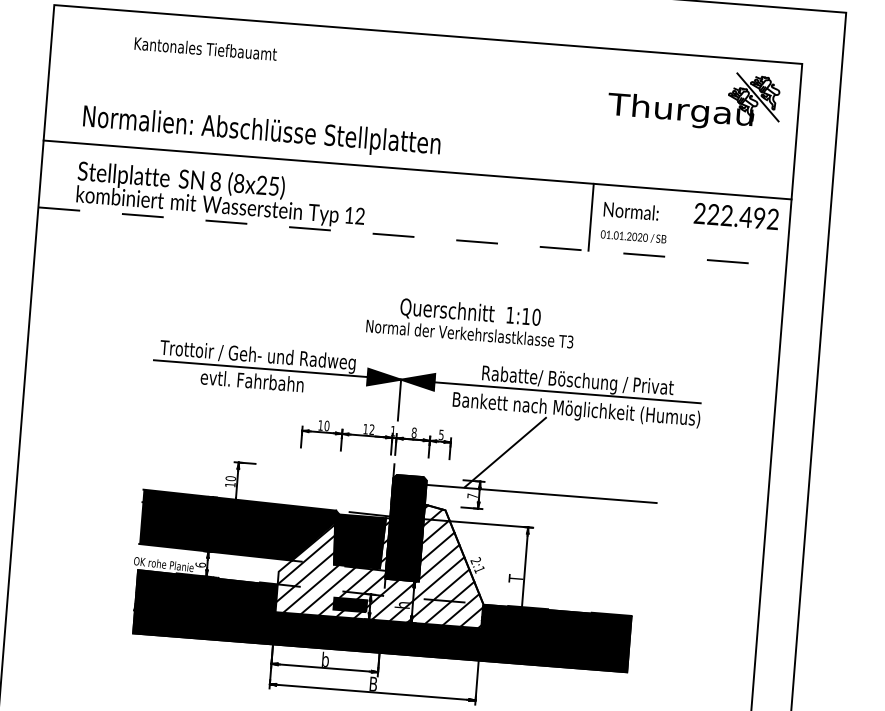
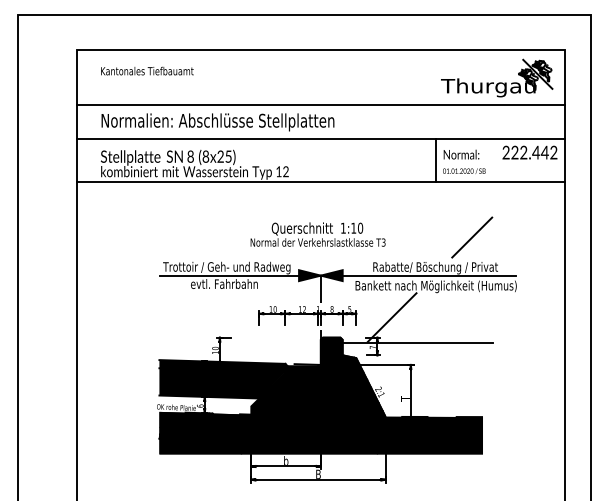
text: (206, 47) -> (147, 70), moved
line: (421, 117) -> (320, 104), added
text: (758, 217) -> (544, 152), 222.492 -> 222.442
line: (411, 236) -> (320, 182), dashed -> solid
text: (469, 321) -> (317, 234), moved
line: (636, 339) -> (471, 237), added
fill: (383, 560) -> (318, 393), added

